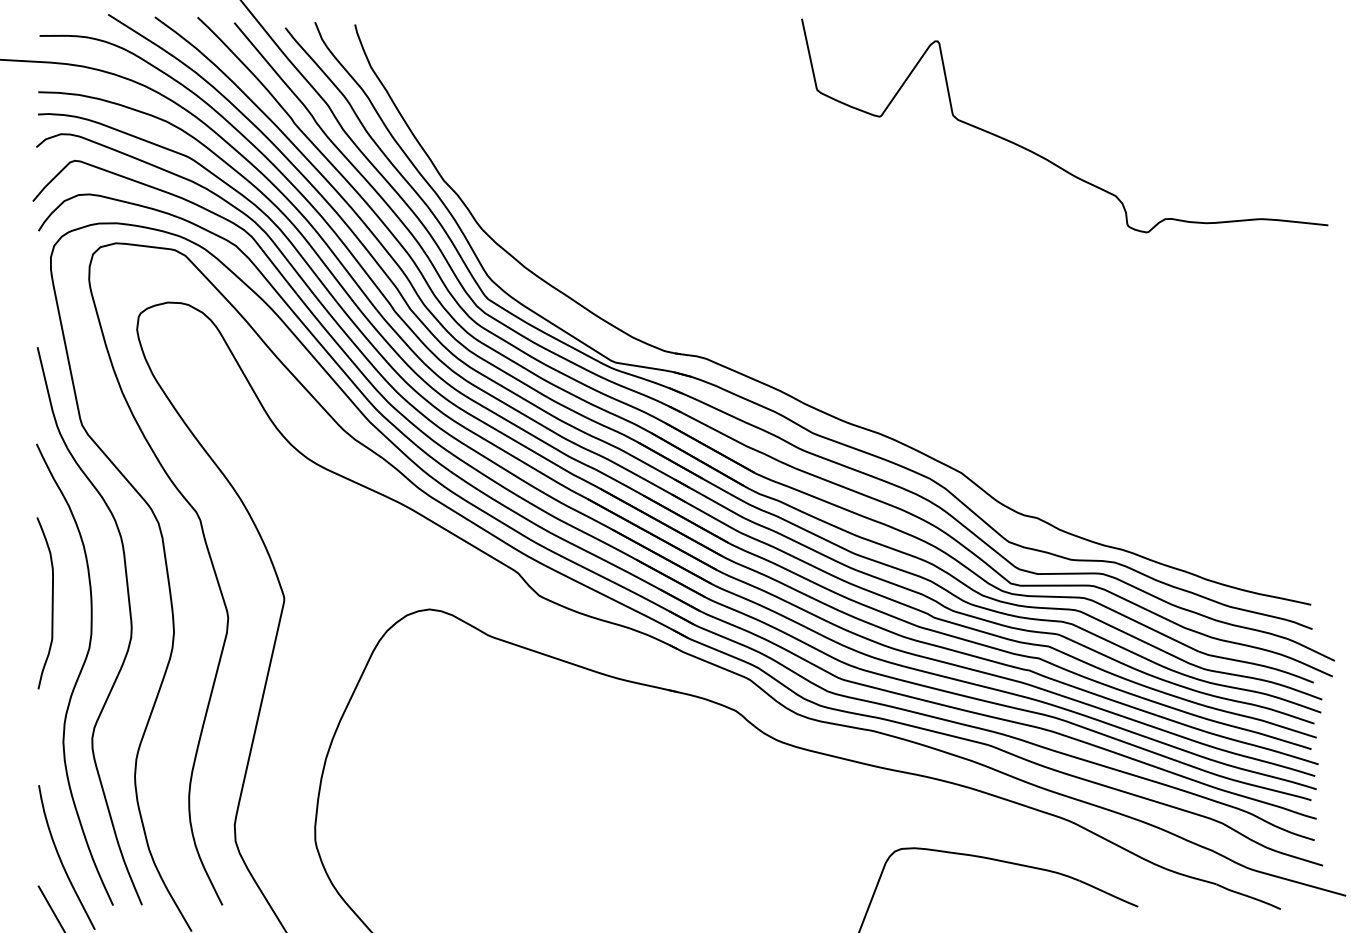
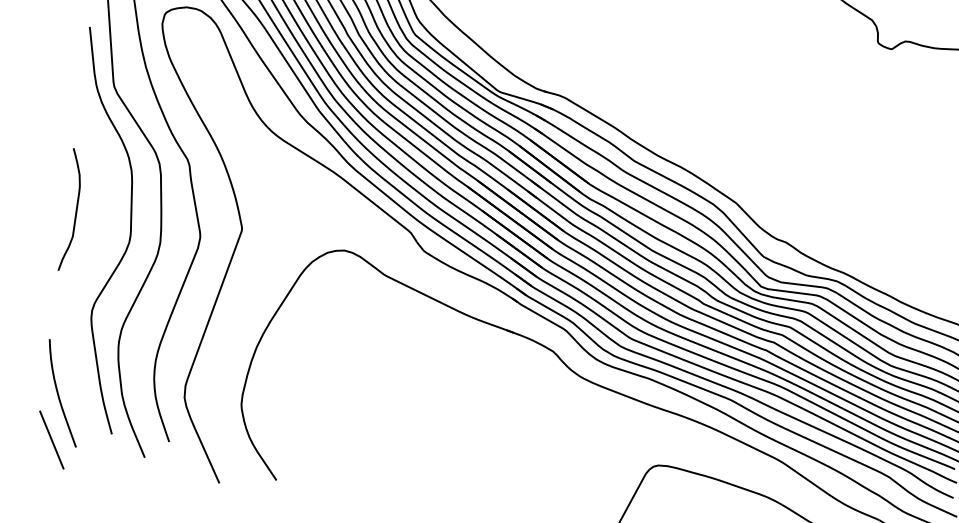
curve: (77, 676) -> (87, 265), removed

